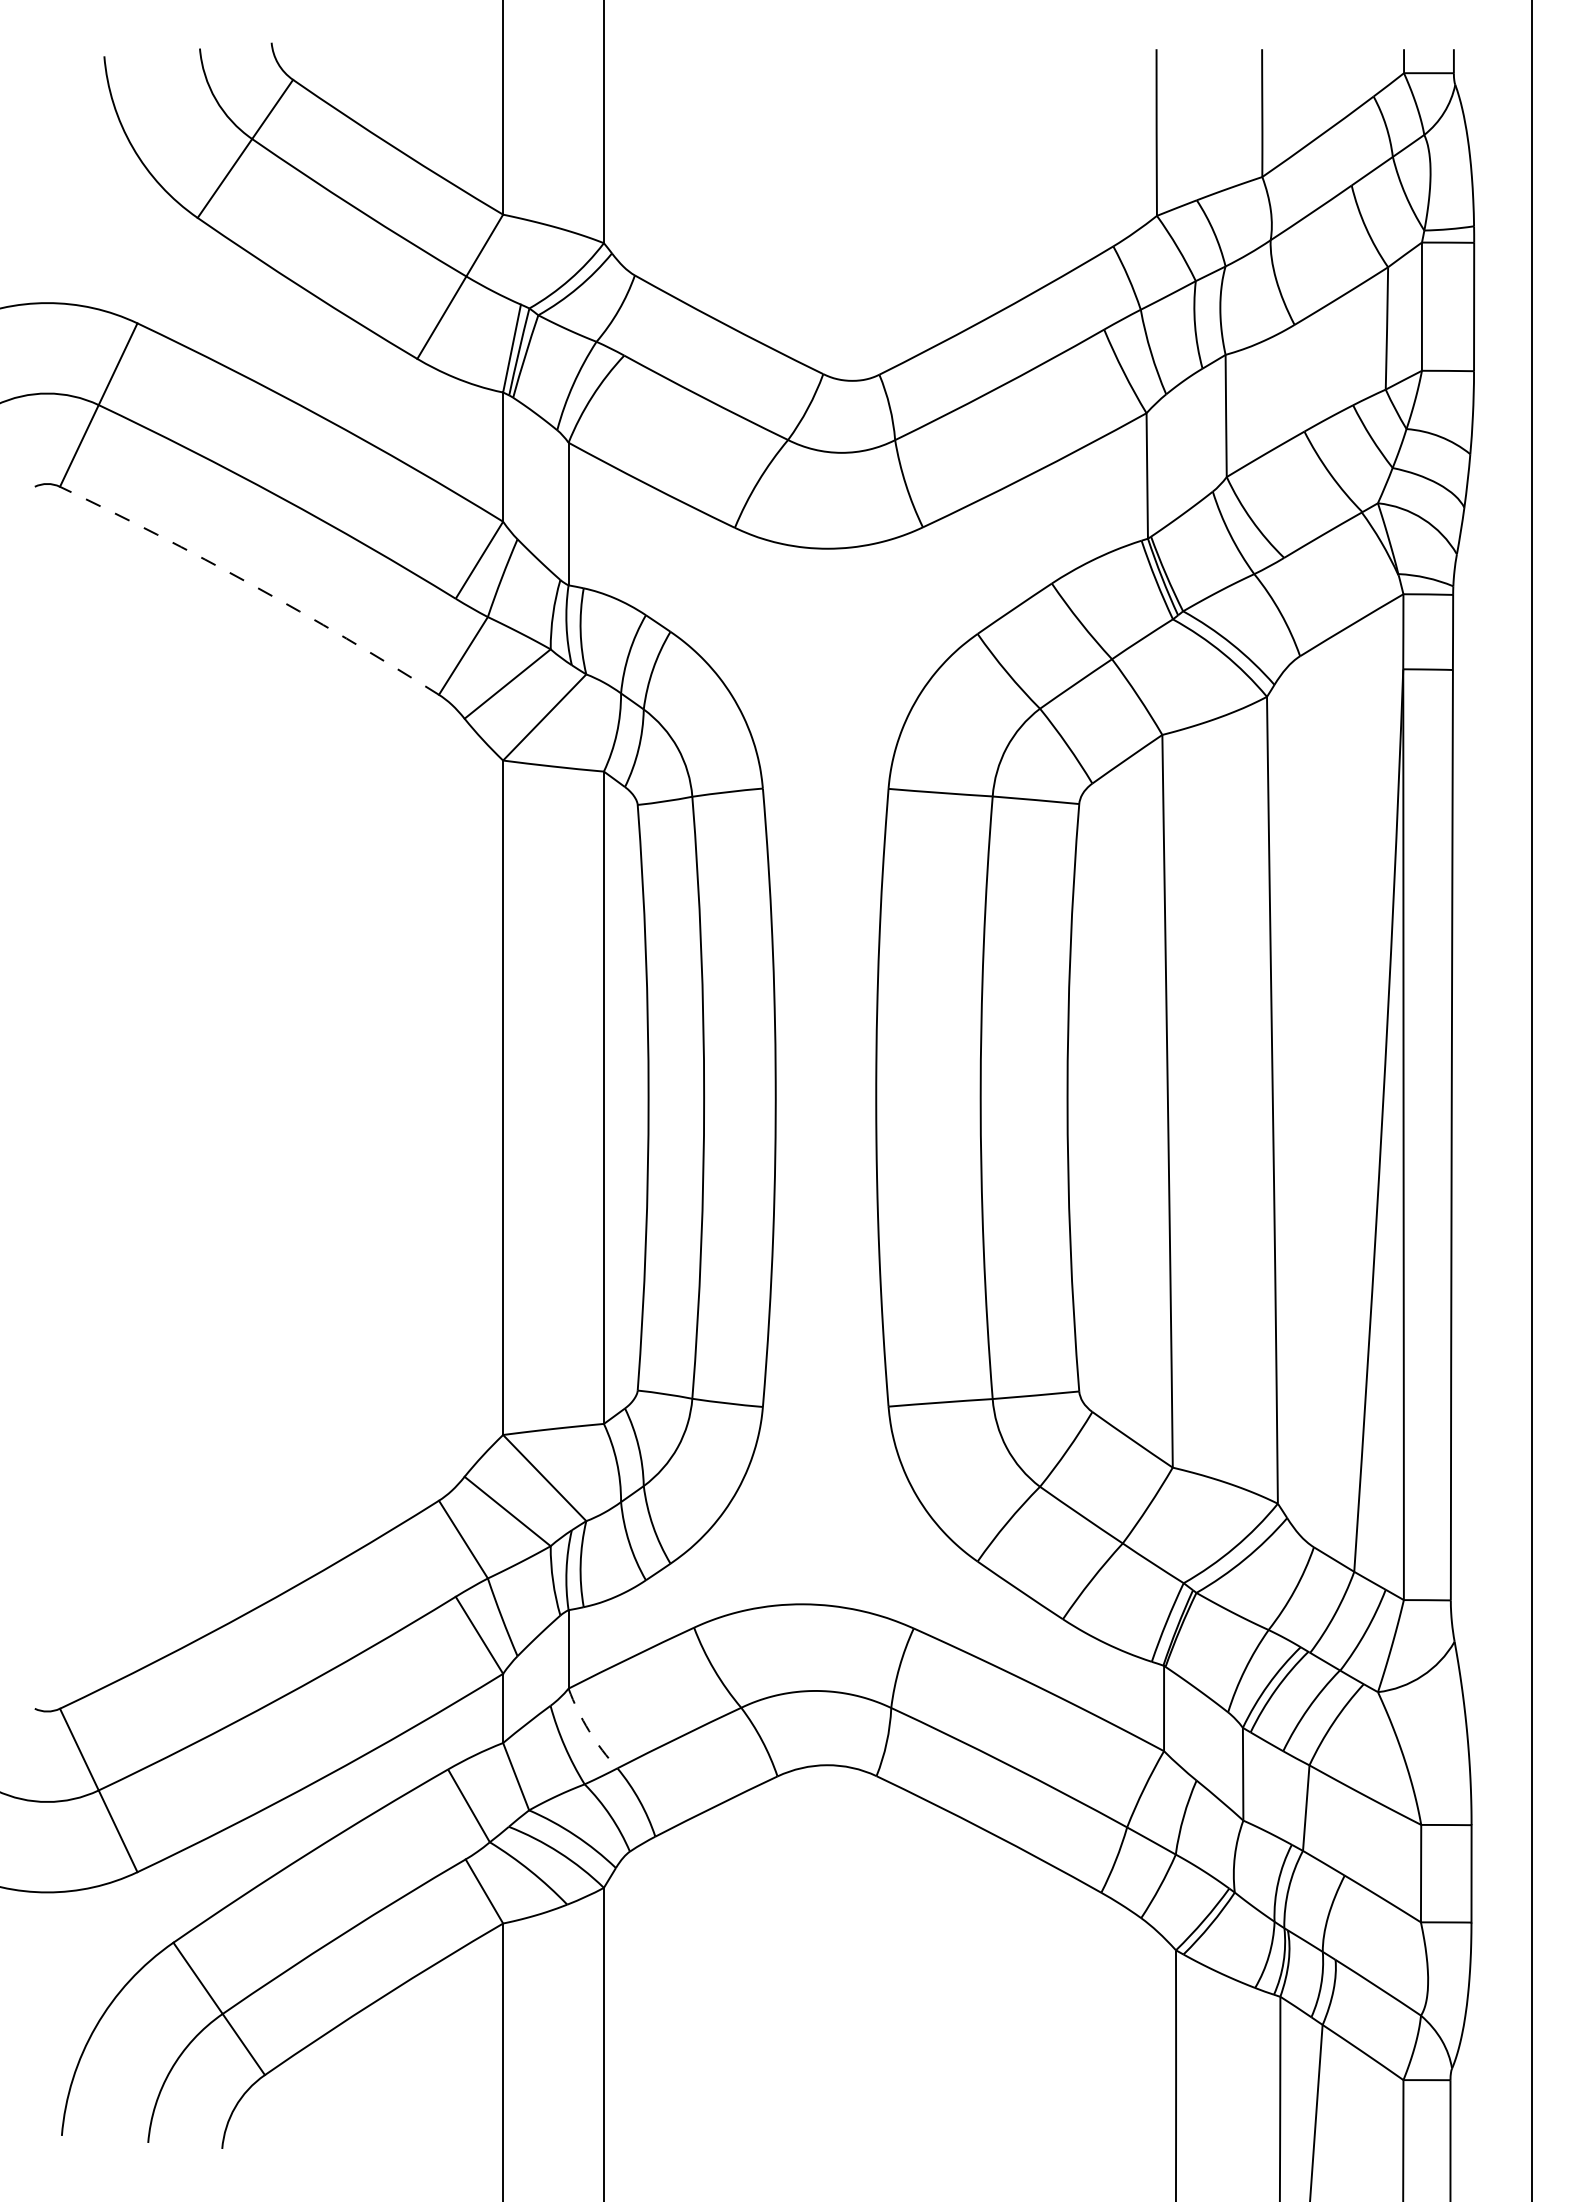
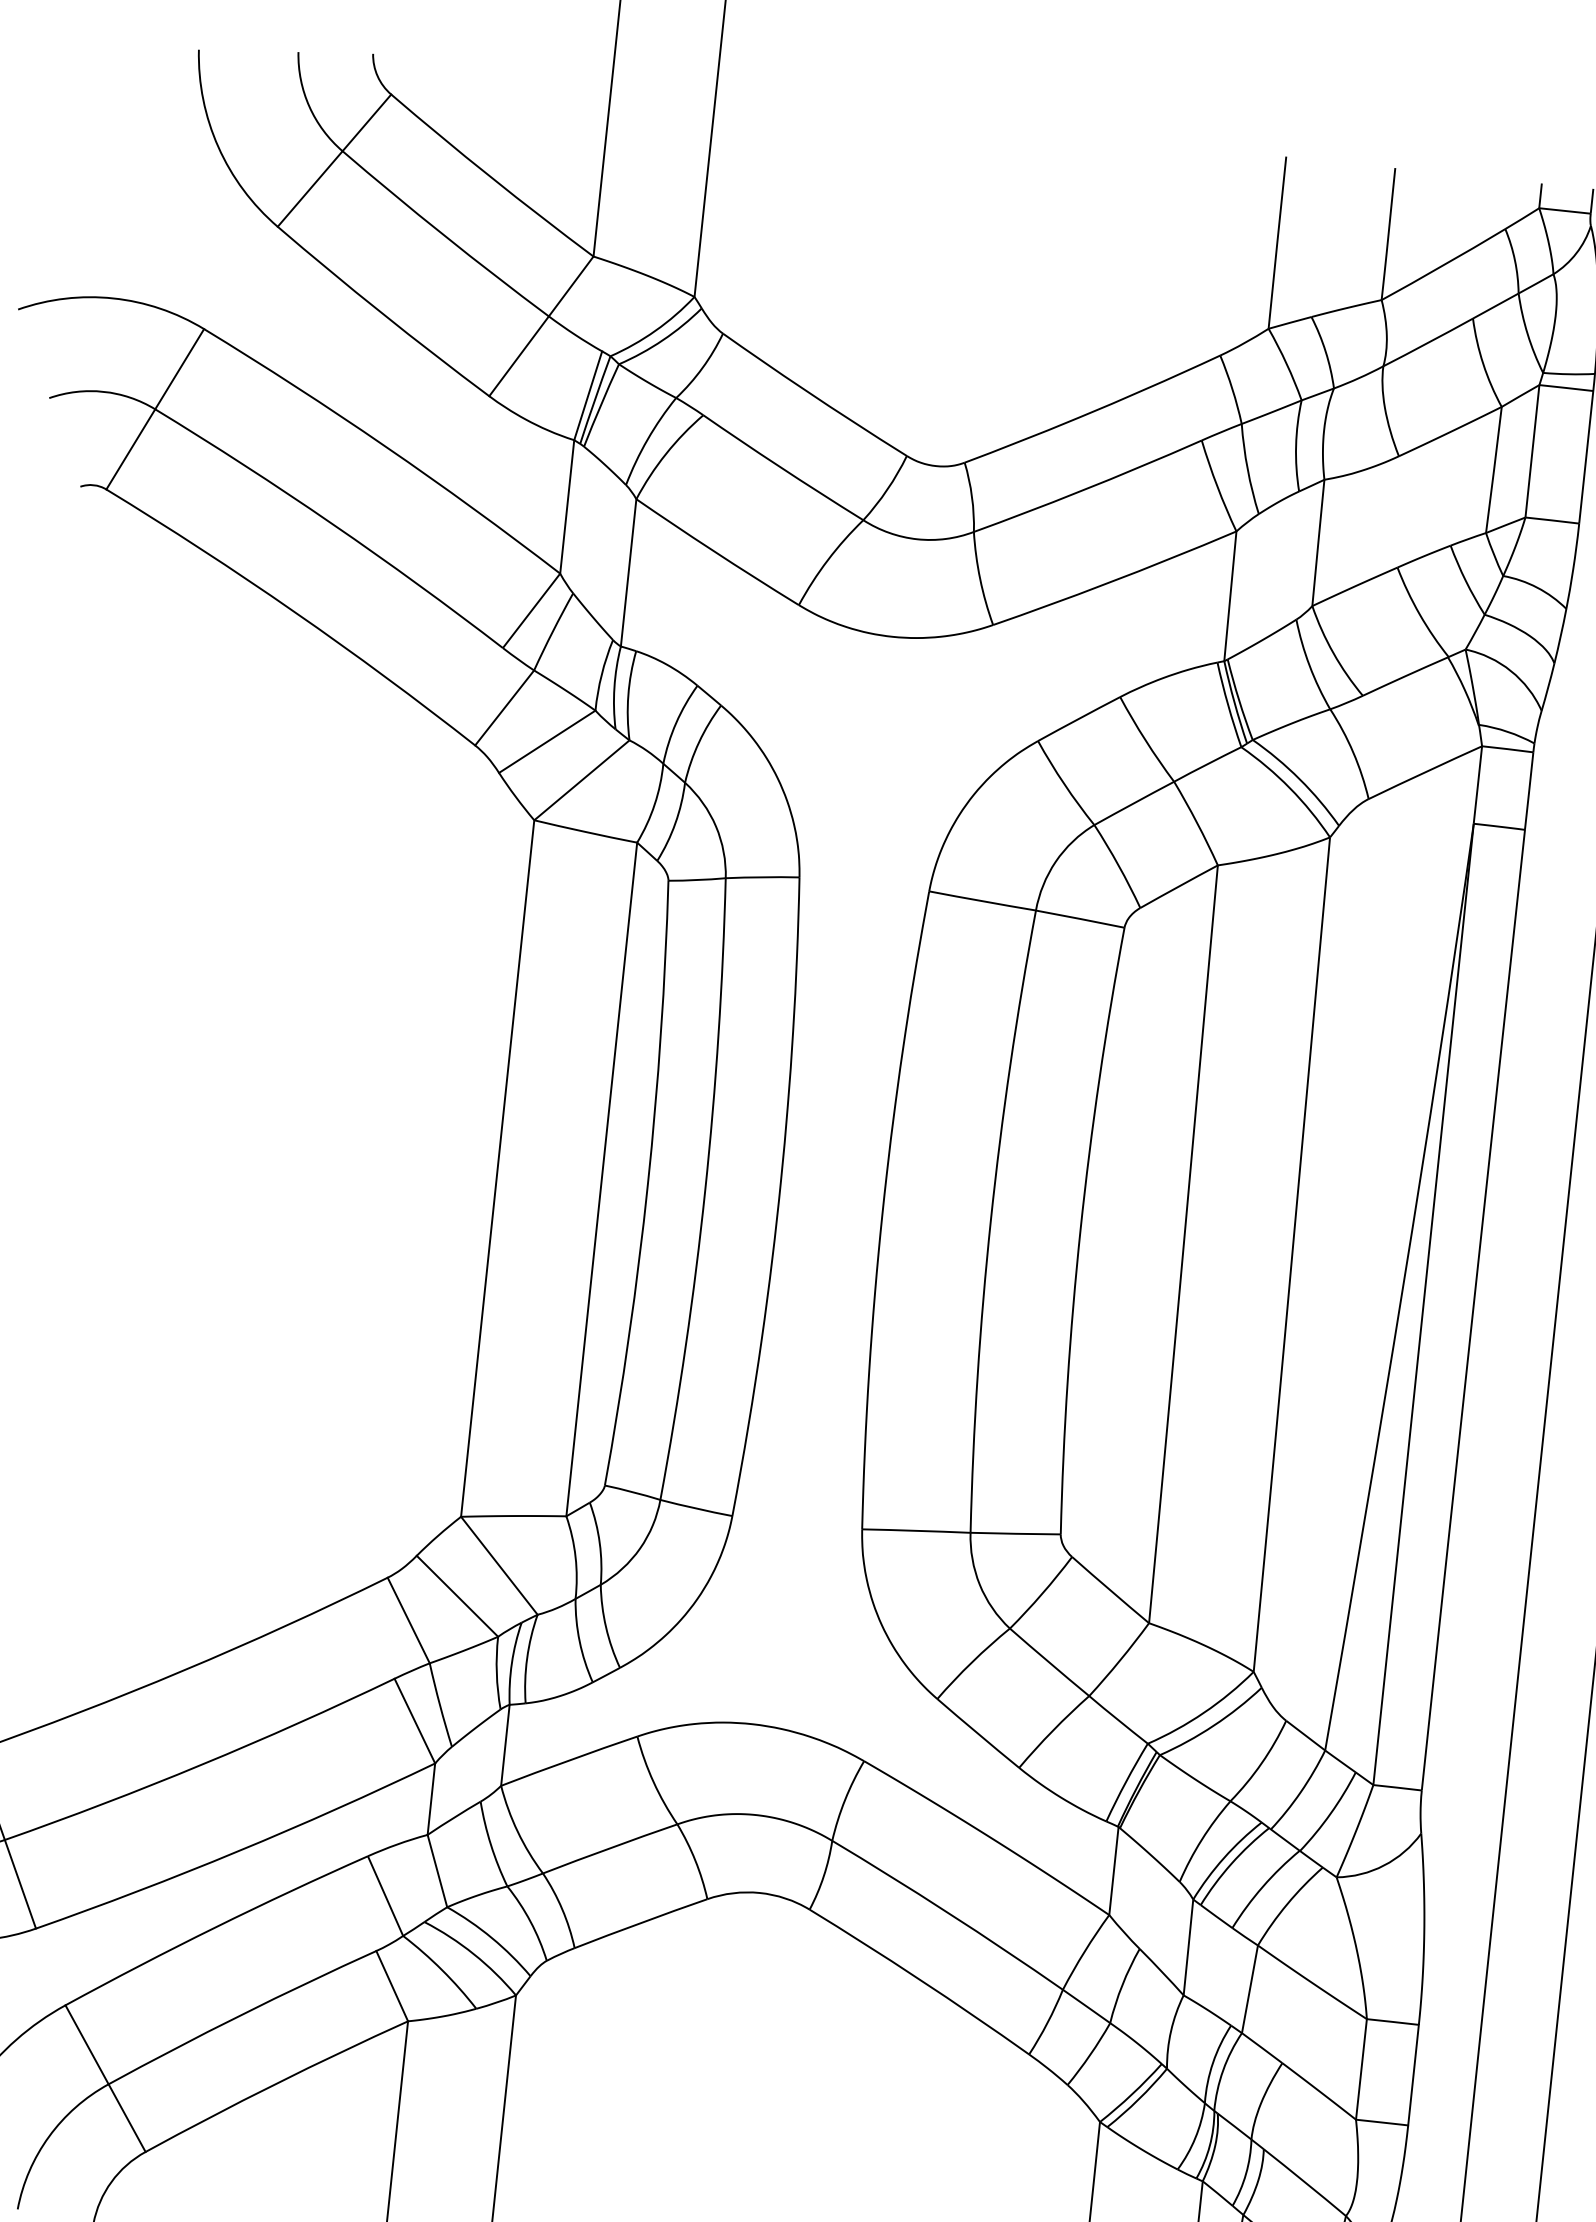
arc: (252, 585) -> (294, 612), dashed -> solid
arc: (589, 1730) -> (518, 1831), dashed -> solid

